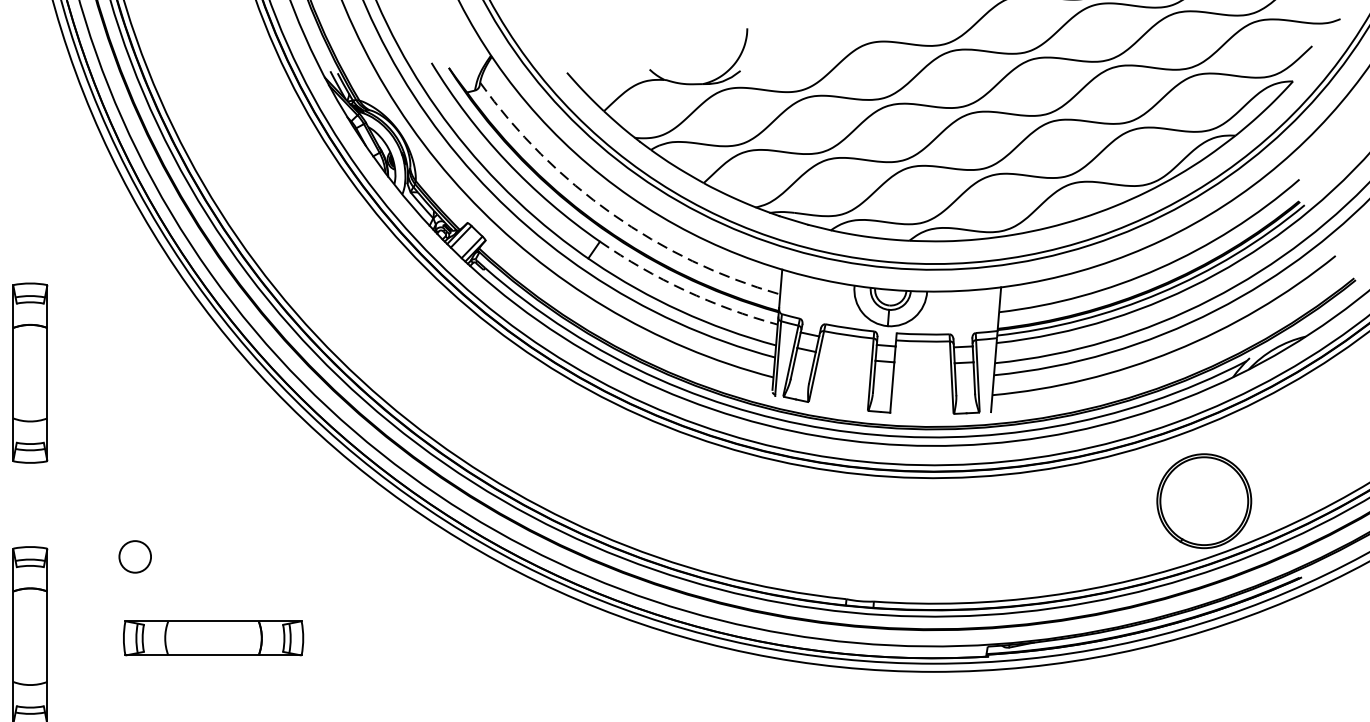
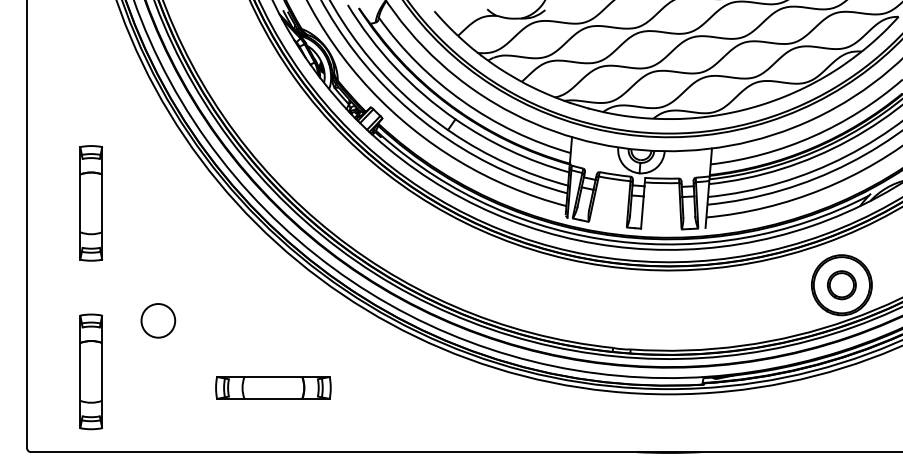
arc: (612, 213) -> (463, 101), dashed -> solid
arc: (686, 290) -> (510, 150), dashed -> solid
part: (1203, 501) -> (841, 285), added
circle: (135, 556) -> (158, 320), size x1.67
part: (213, 637) -> (273, 387), moved

